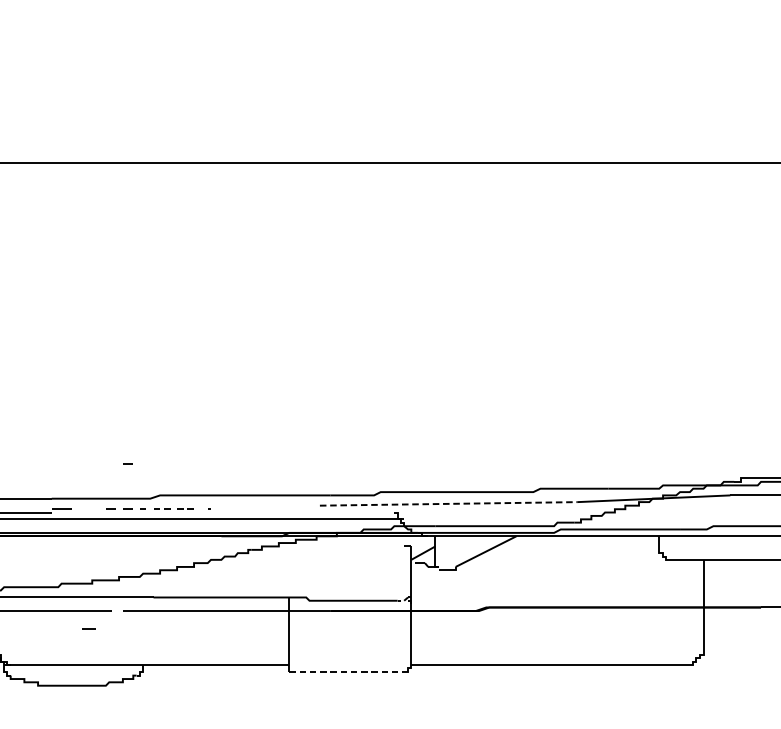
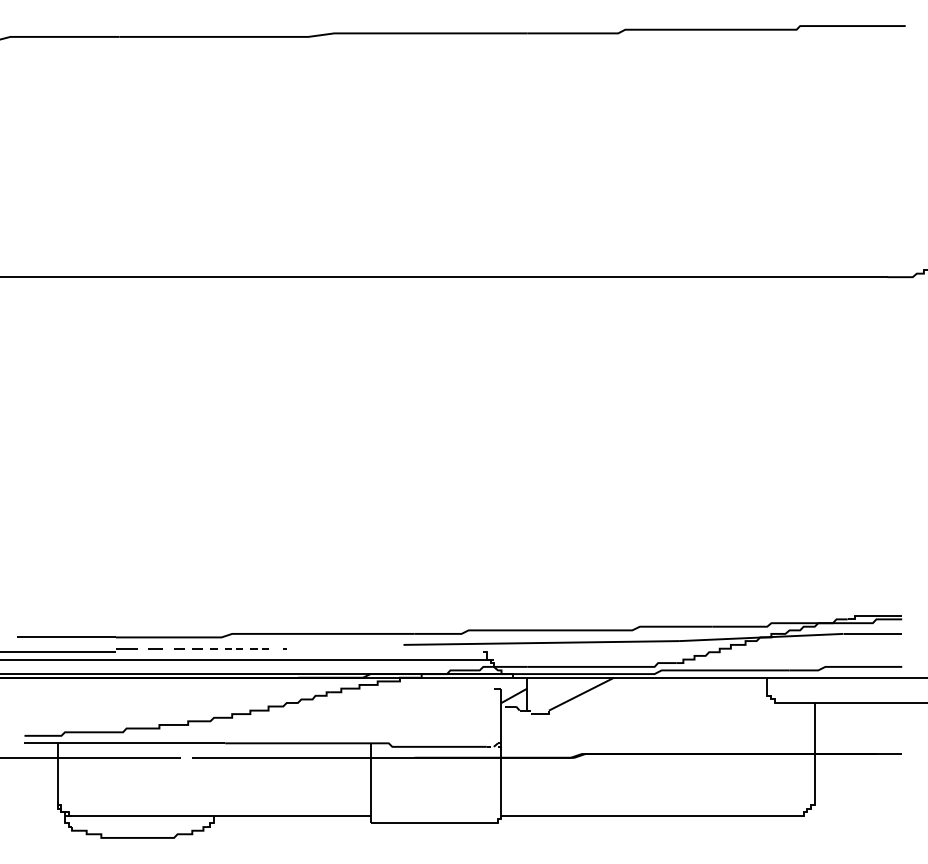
part: (127, 464) -> (197, 600), removed
line: (449, 503) -> (542, 642), dashed -> solid
line: (88, 628) -> (155, 648), moved
line: (346, 672) -> (432, 823), dashed -> solid

